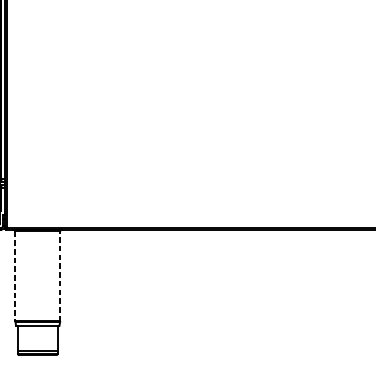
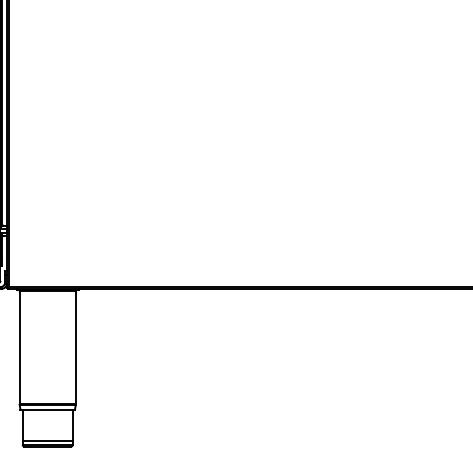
line: (15, 276) -> (19, 347), dashed -> solid
line: (59, 276) -> (75, 347), dashed -> solid

